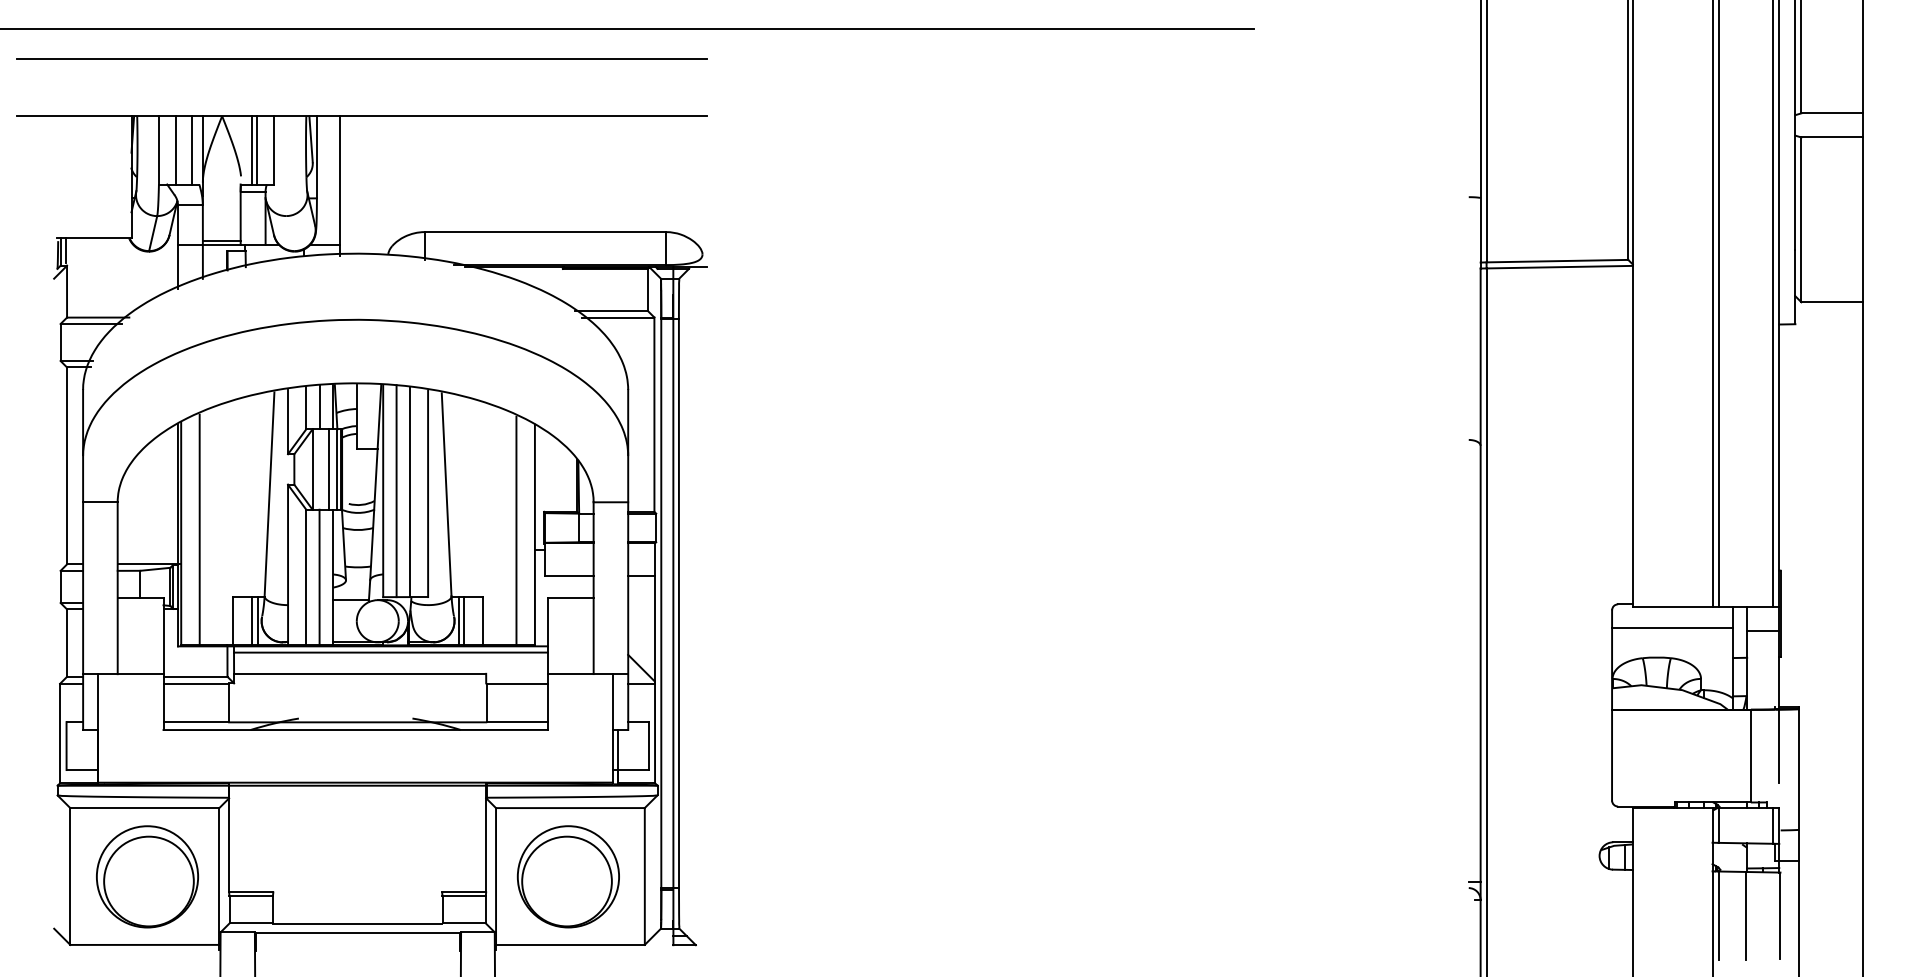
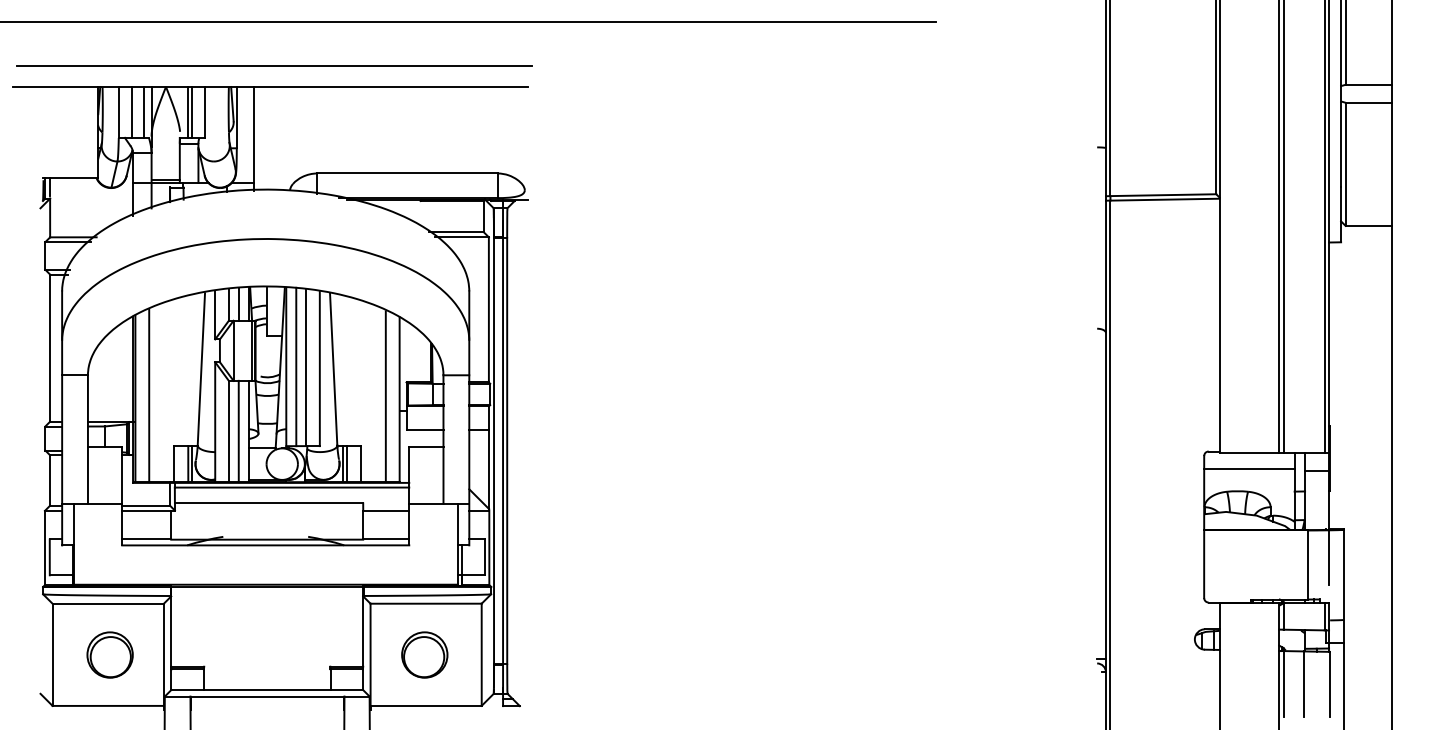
line: (362, 58) -> (274, 65), moved
line: (328, 469) -> (245, 350), removed
part: (146, 876) -> (109, 654), size x0.6
part: (568, 876) -> (424, 654), size x0.6

